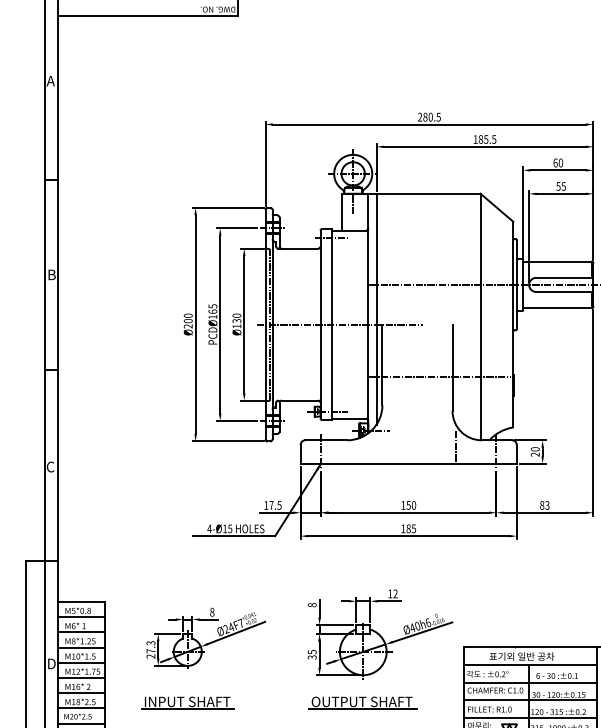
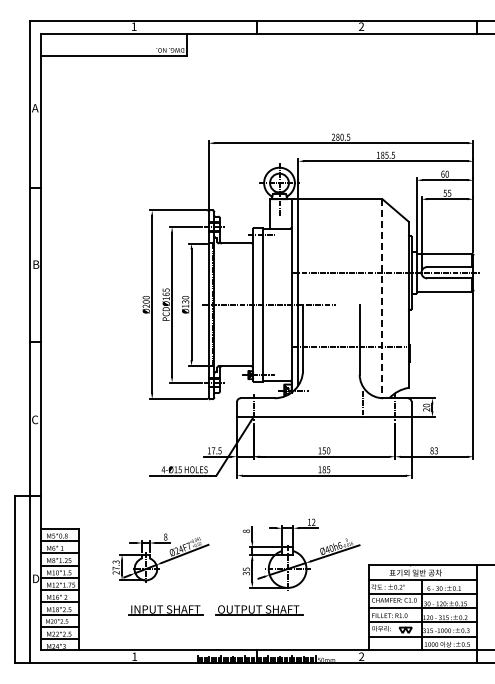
line: (480, 316) -> (382, 298), solid -> dashed
part: (187, 703) -> (165, 610), moved
part: (363, 703) -> (259, 610), moved

